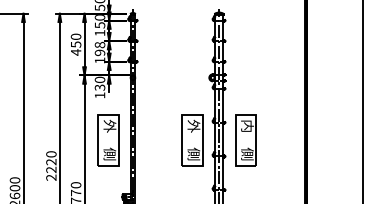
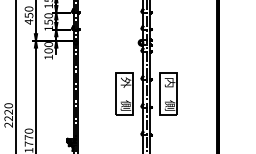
text: (99, 48) -> (48, 18), 198 -> 150
text: (100, 87) -> (49, 50), 130 -> 100
part: (108, 140) -> (55, 94), removed

